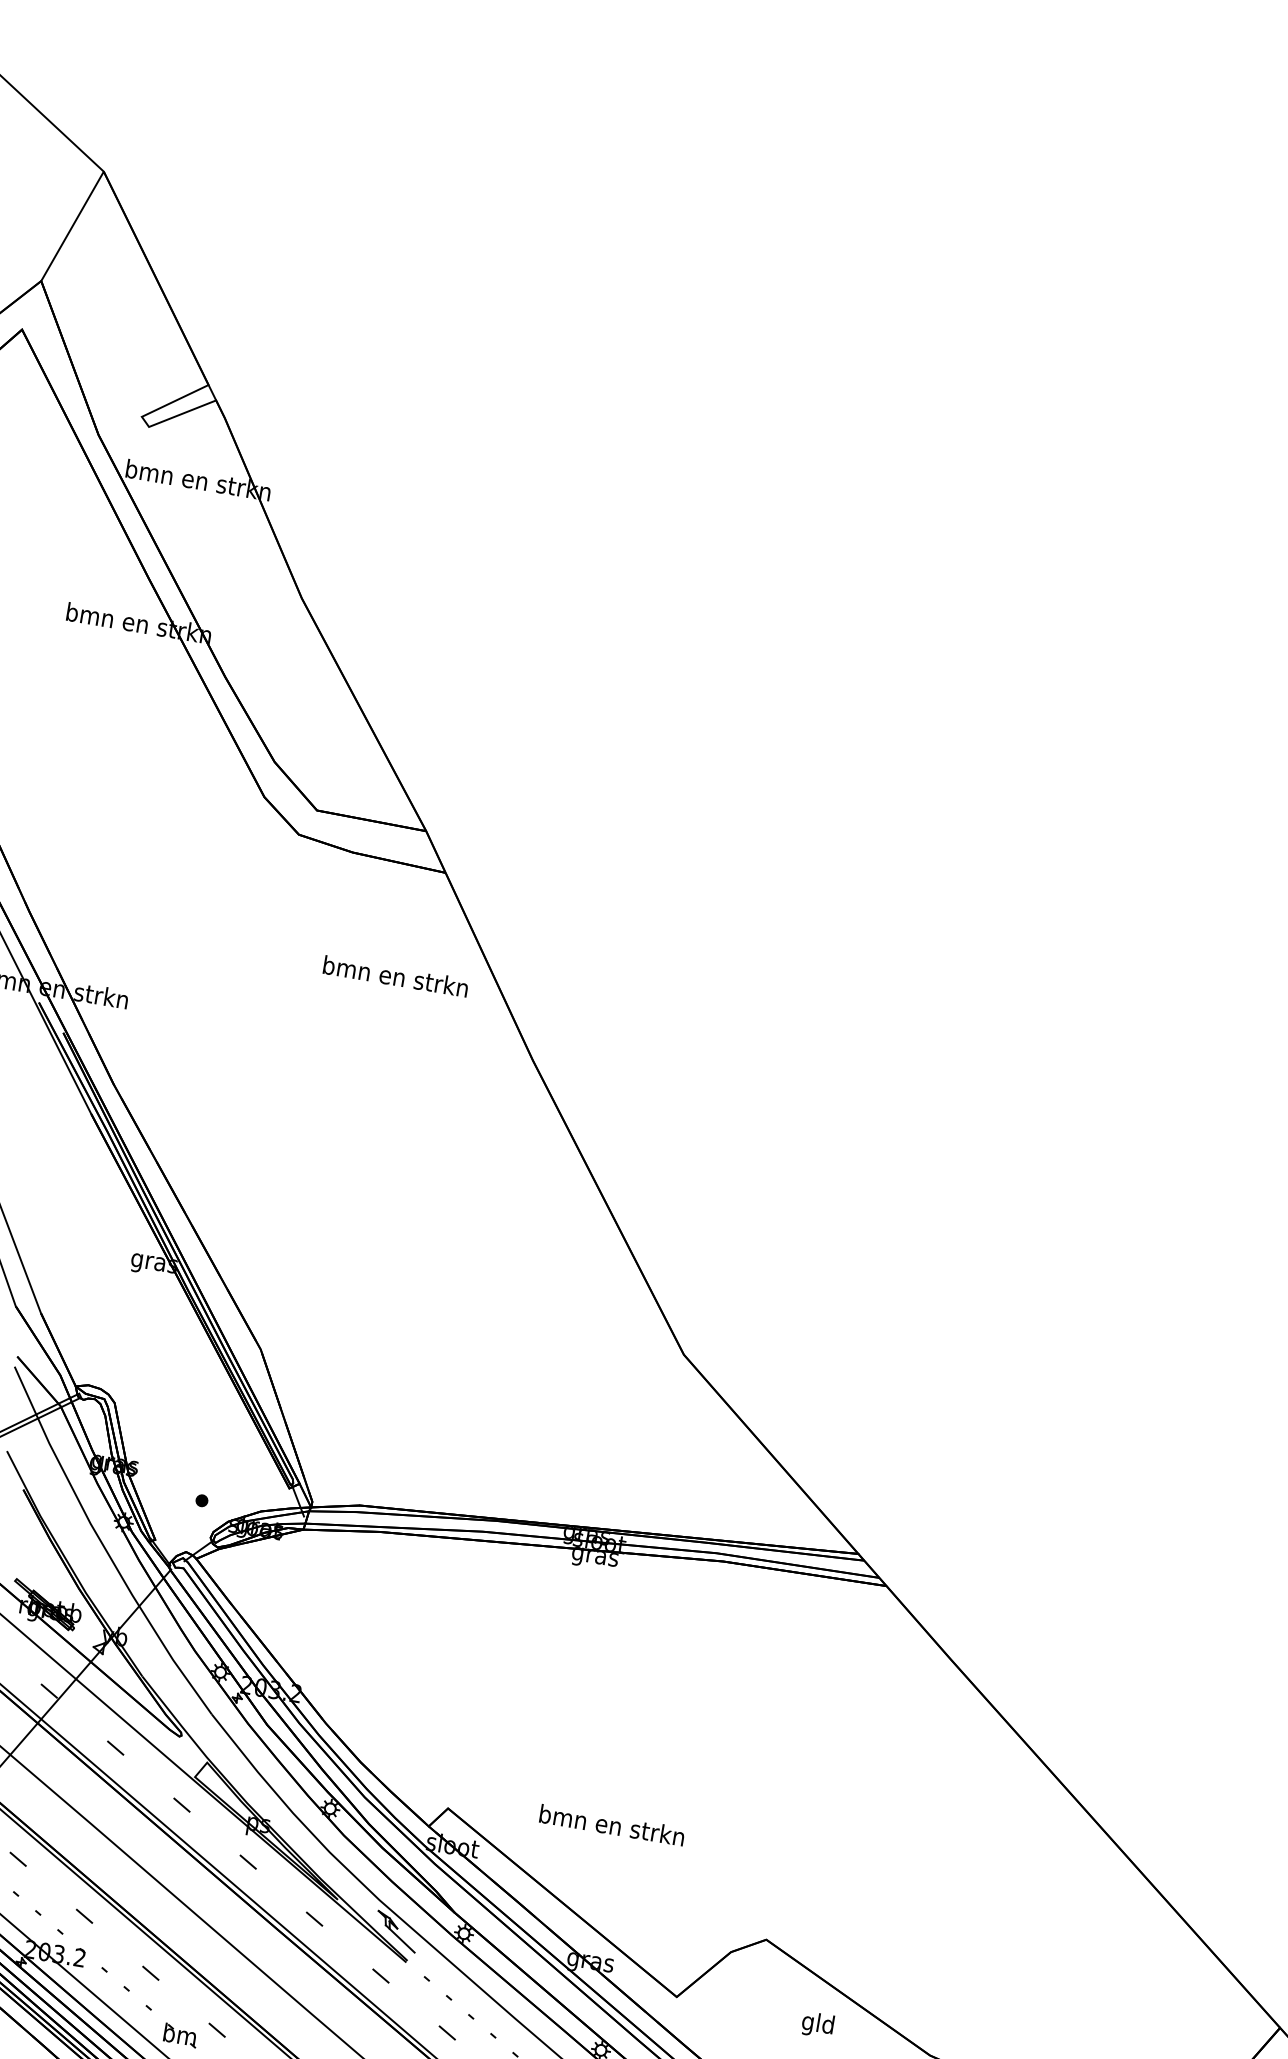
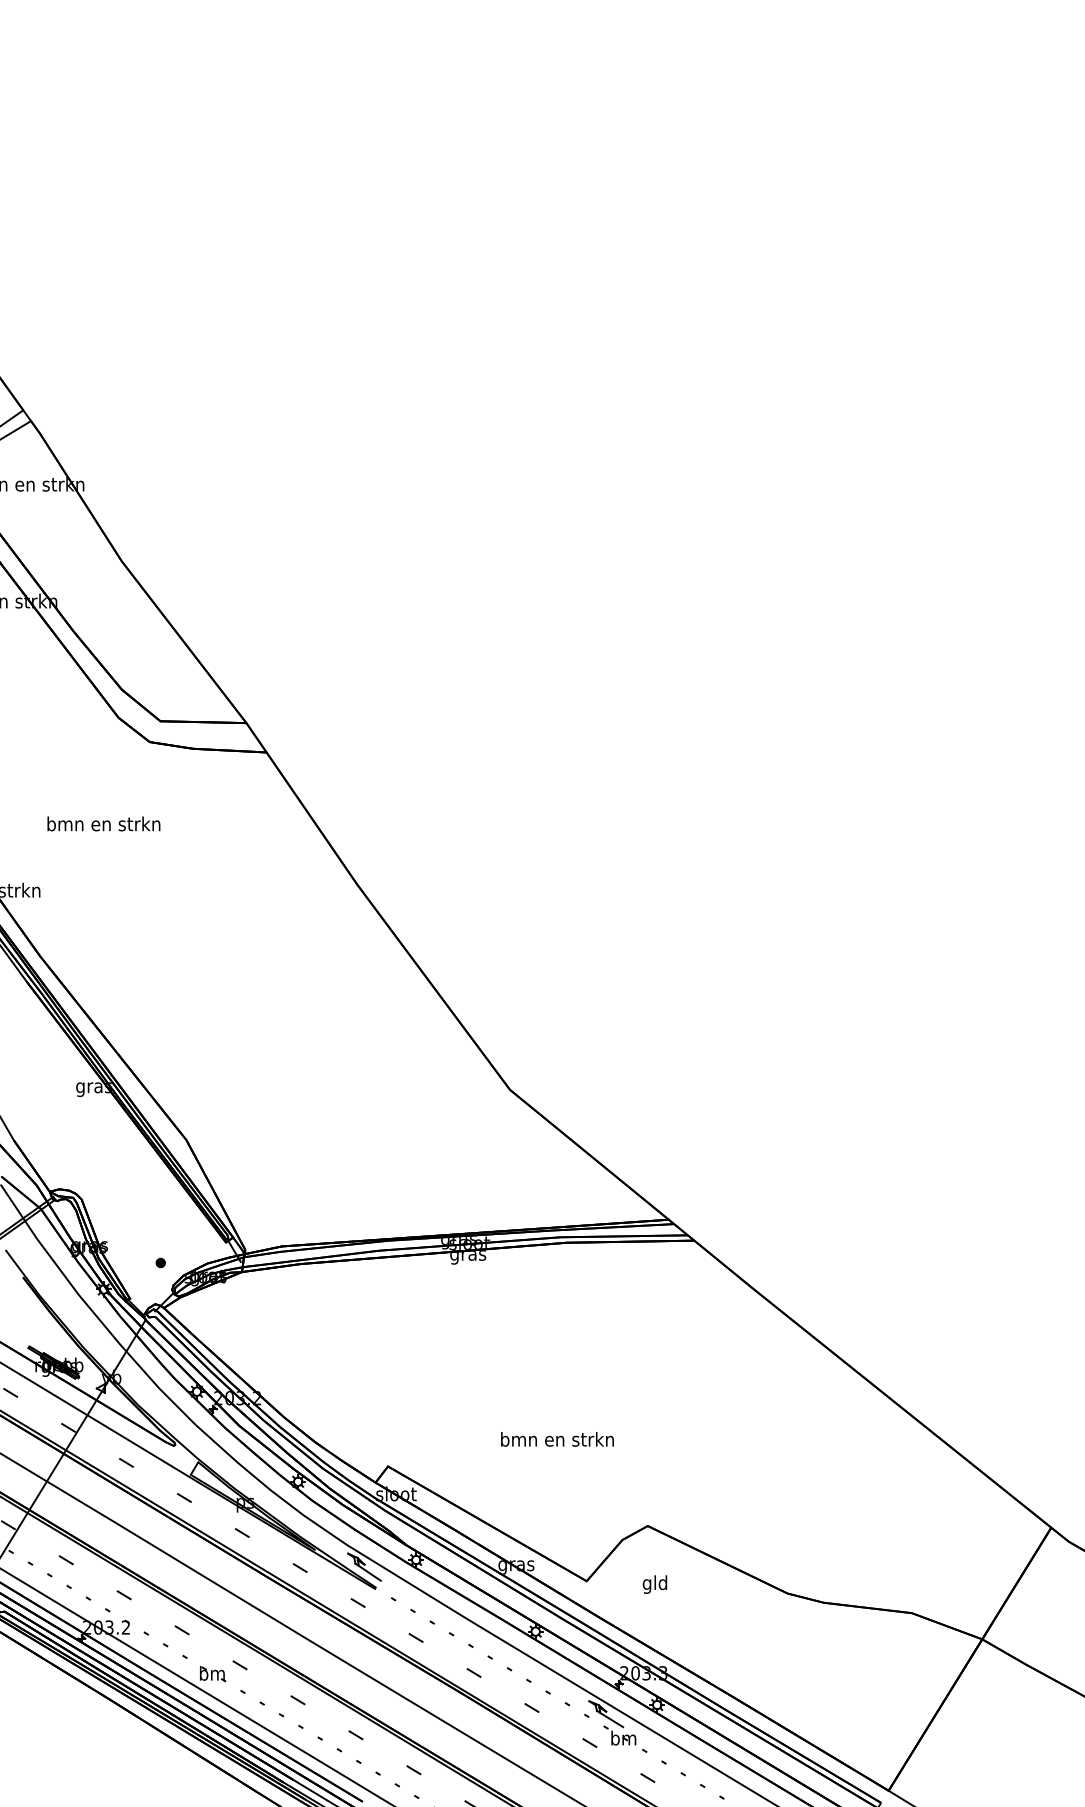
text: (395, 975) -> (103, 823), moved
text: (612, 1825) -> (557, 1439), moved
text: (817, 2024) -> (654, 1584), moved

